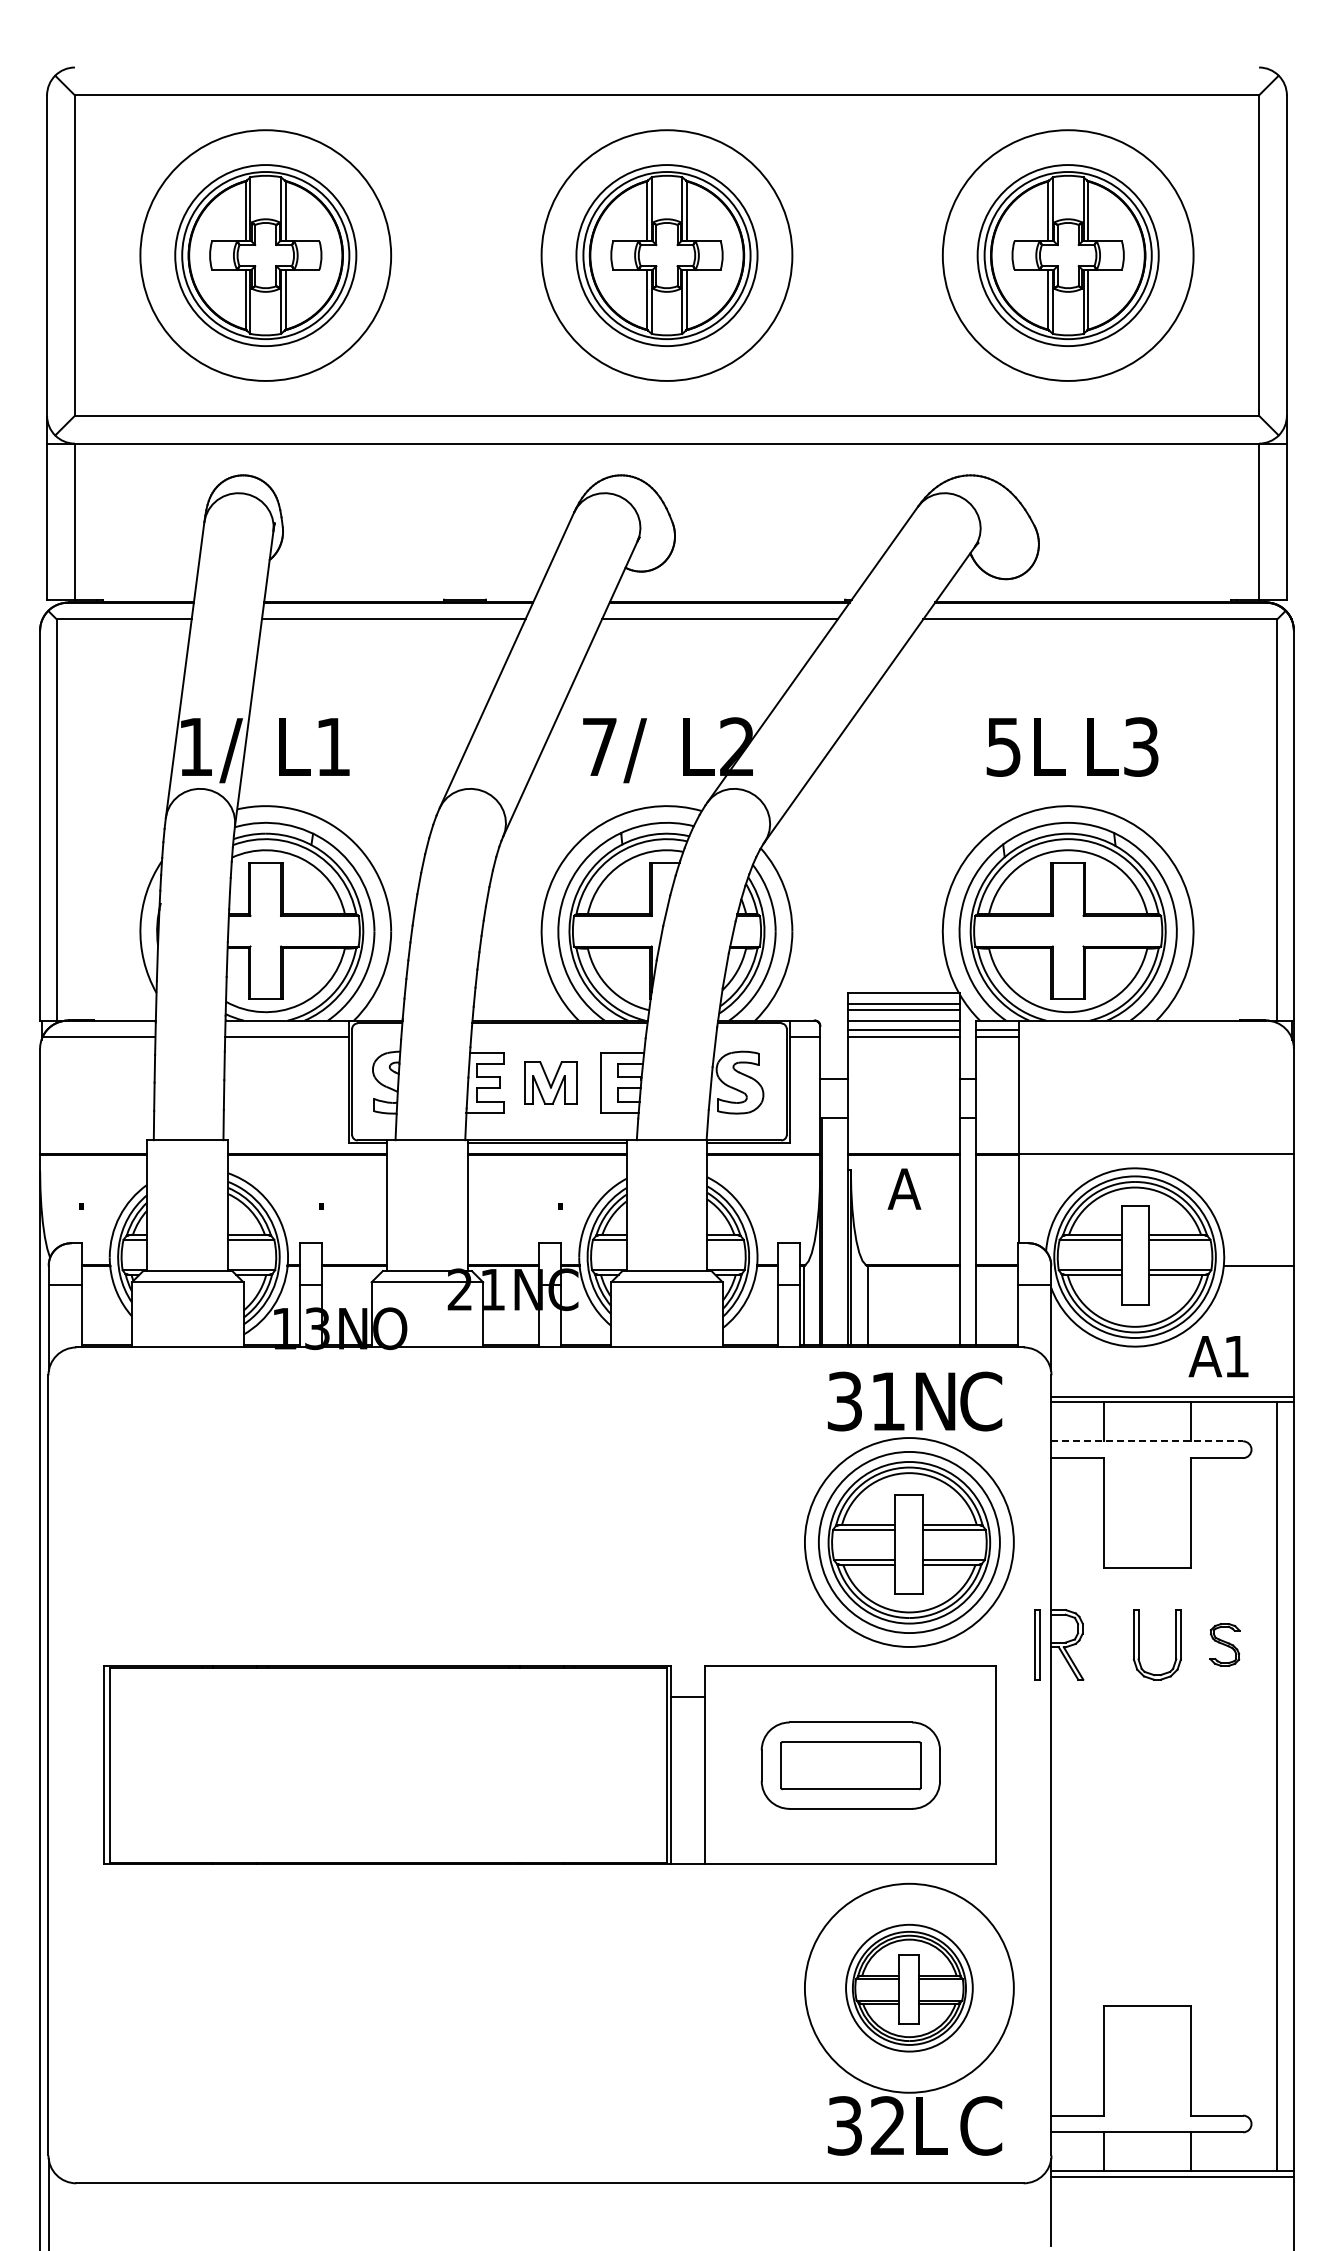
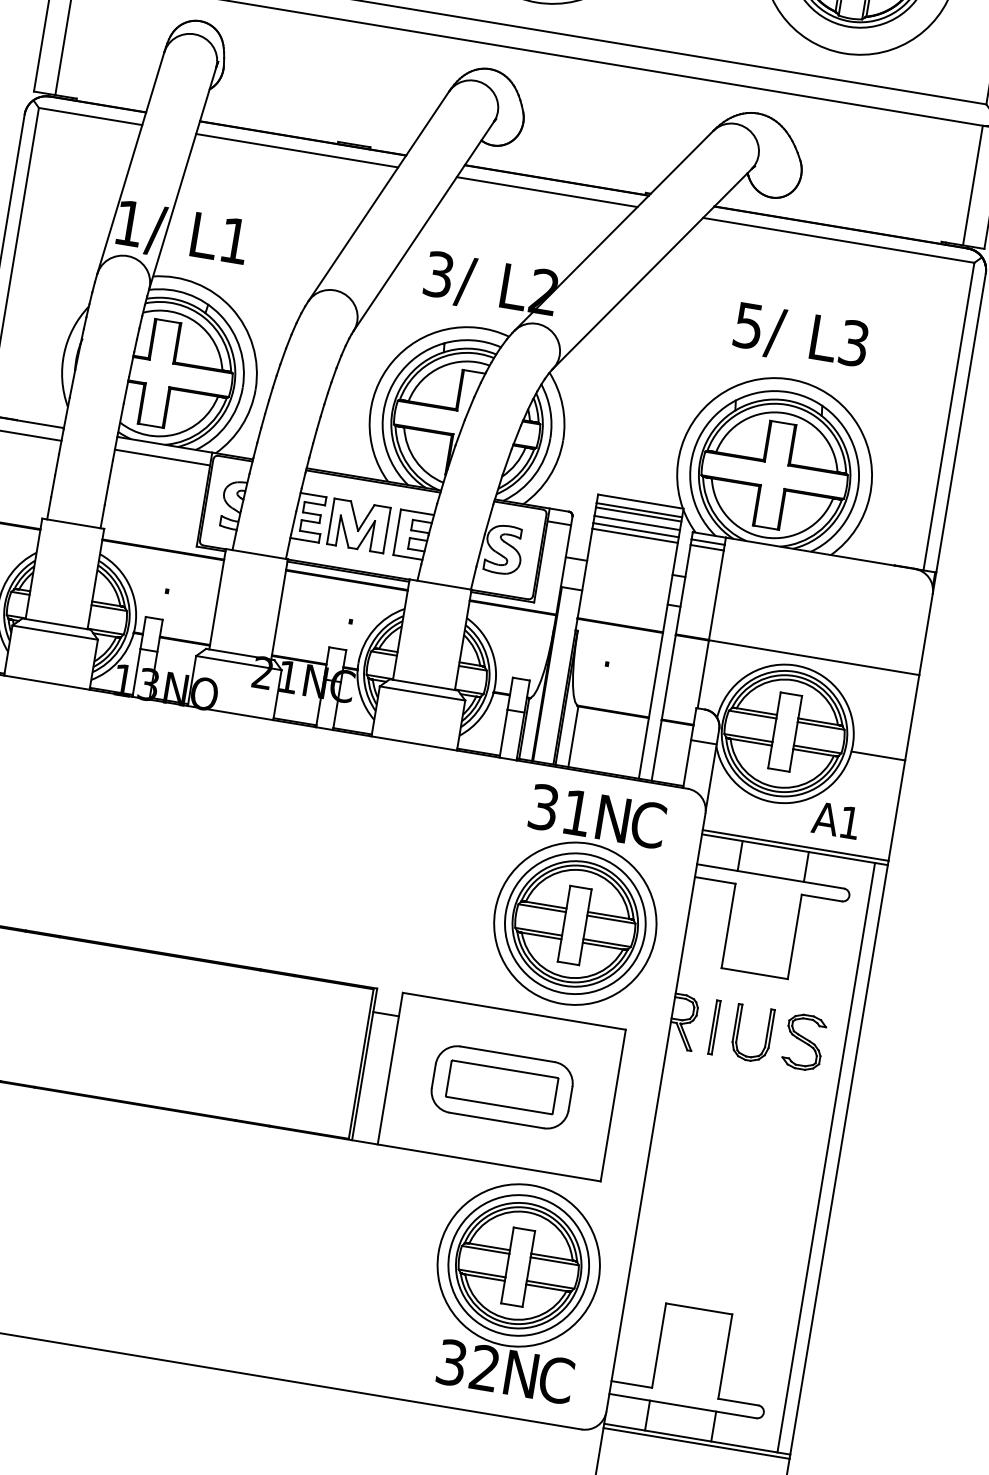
text: (599, 746) -> (438, 274), 7 -> 3
text: (1046, 750) -> (780, 334), L -> /
part: (550, 1082) -> (358, 525), size x1.43
text: (904, 1188) -> (616, 651), A -> .
line: (1147, 1441) -> (770, 876), dashed -> solid
part: (1037, 1644) -> (714, 1027), moved
part: (1224, 1644) -> (803, 1041), size x1.67
part: (909, 1987) -> (518, 1264), size x1.43
text: (935, 2125) -> (521, 1373), L -> N

